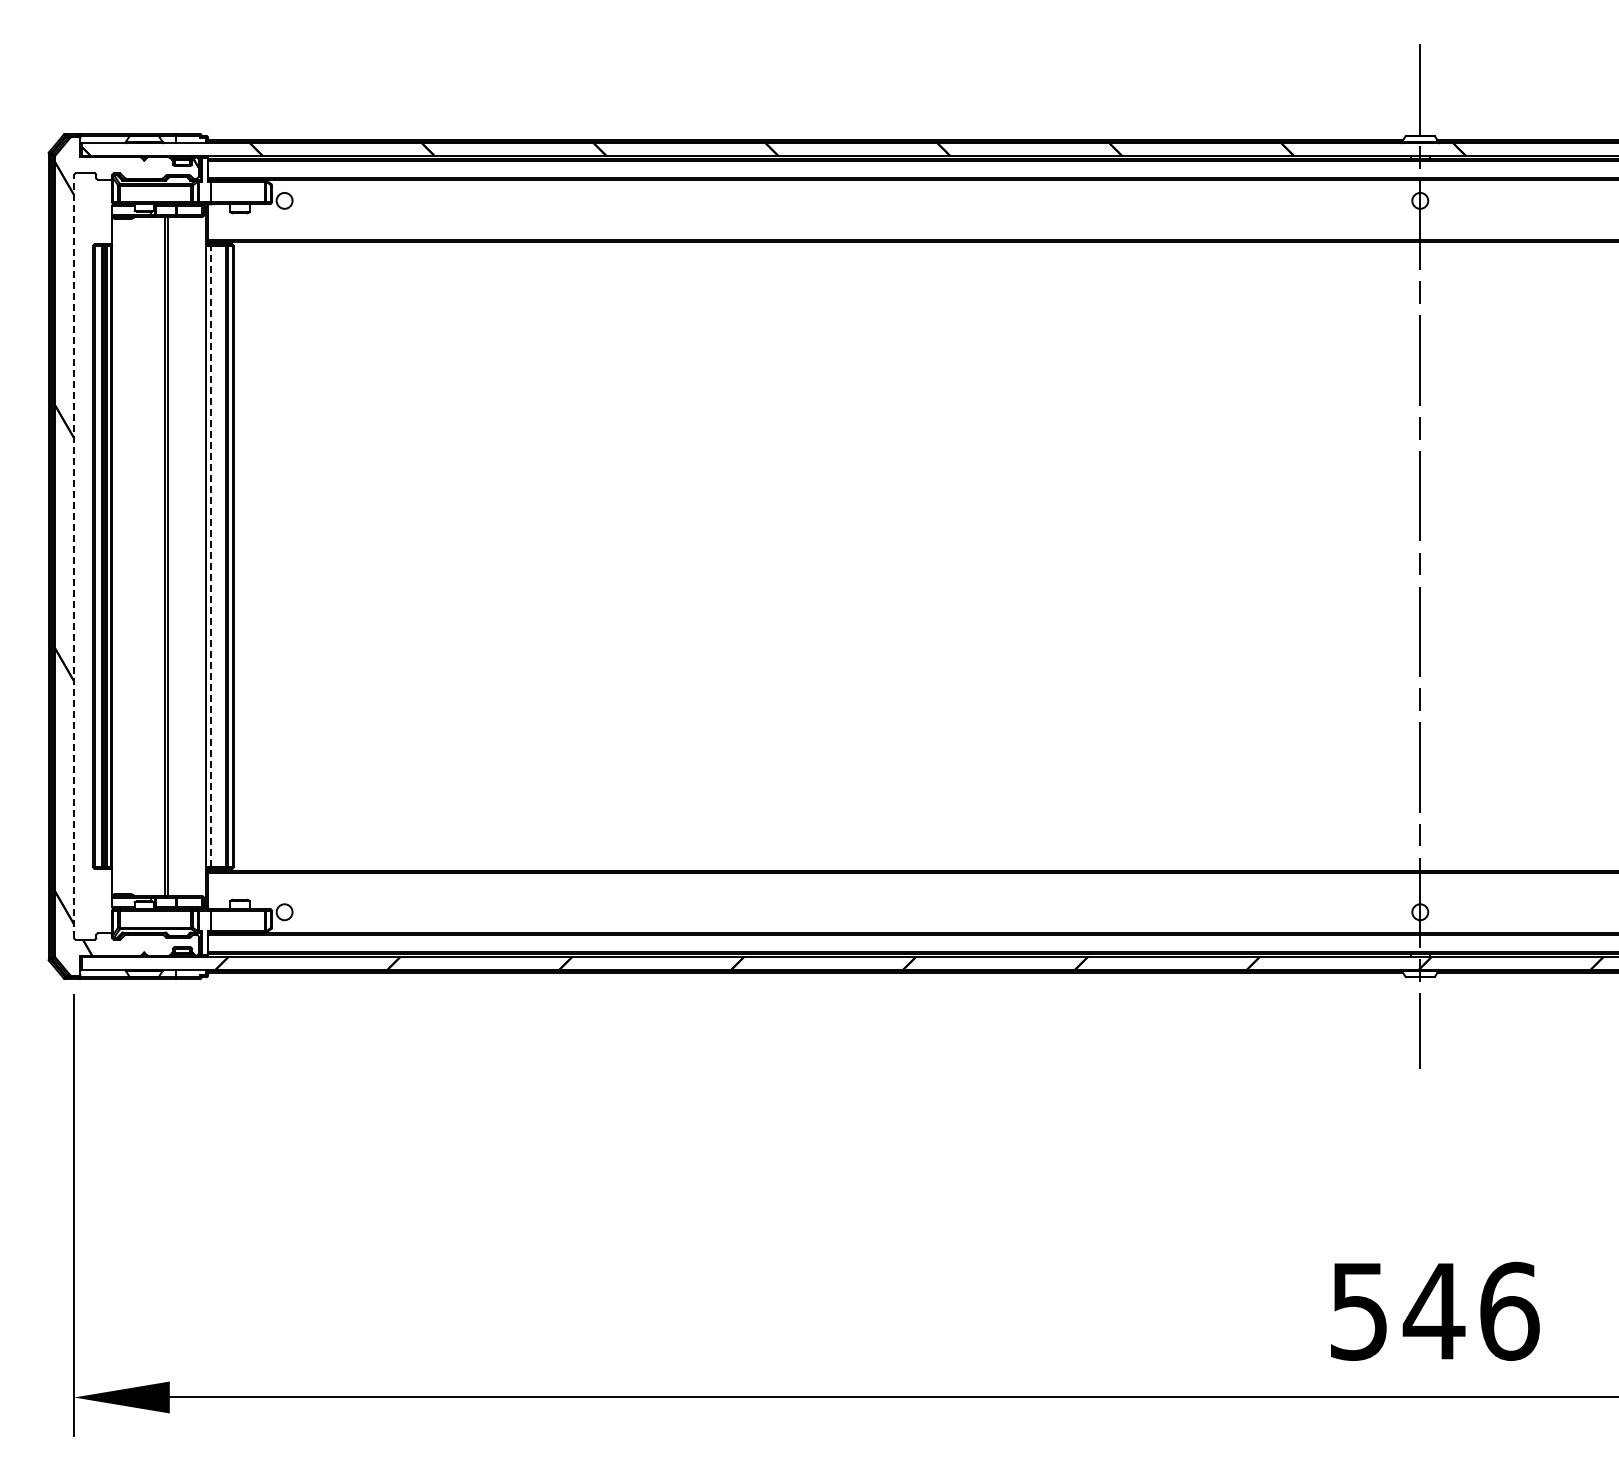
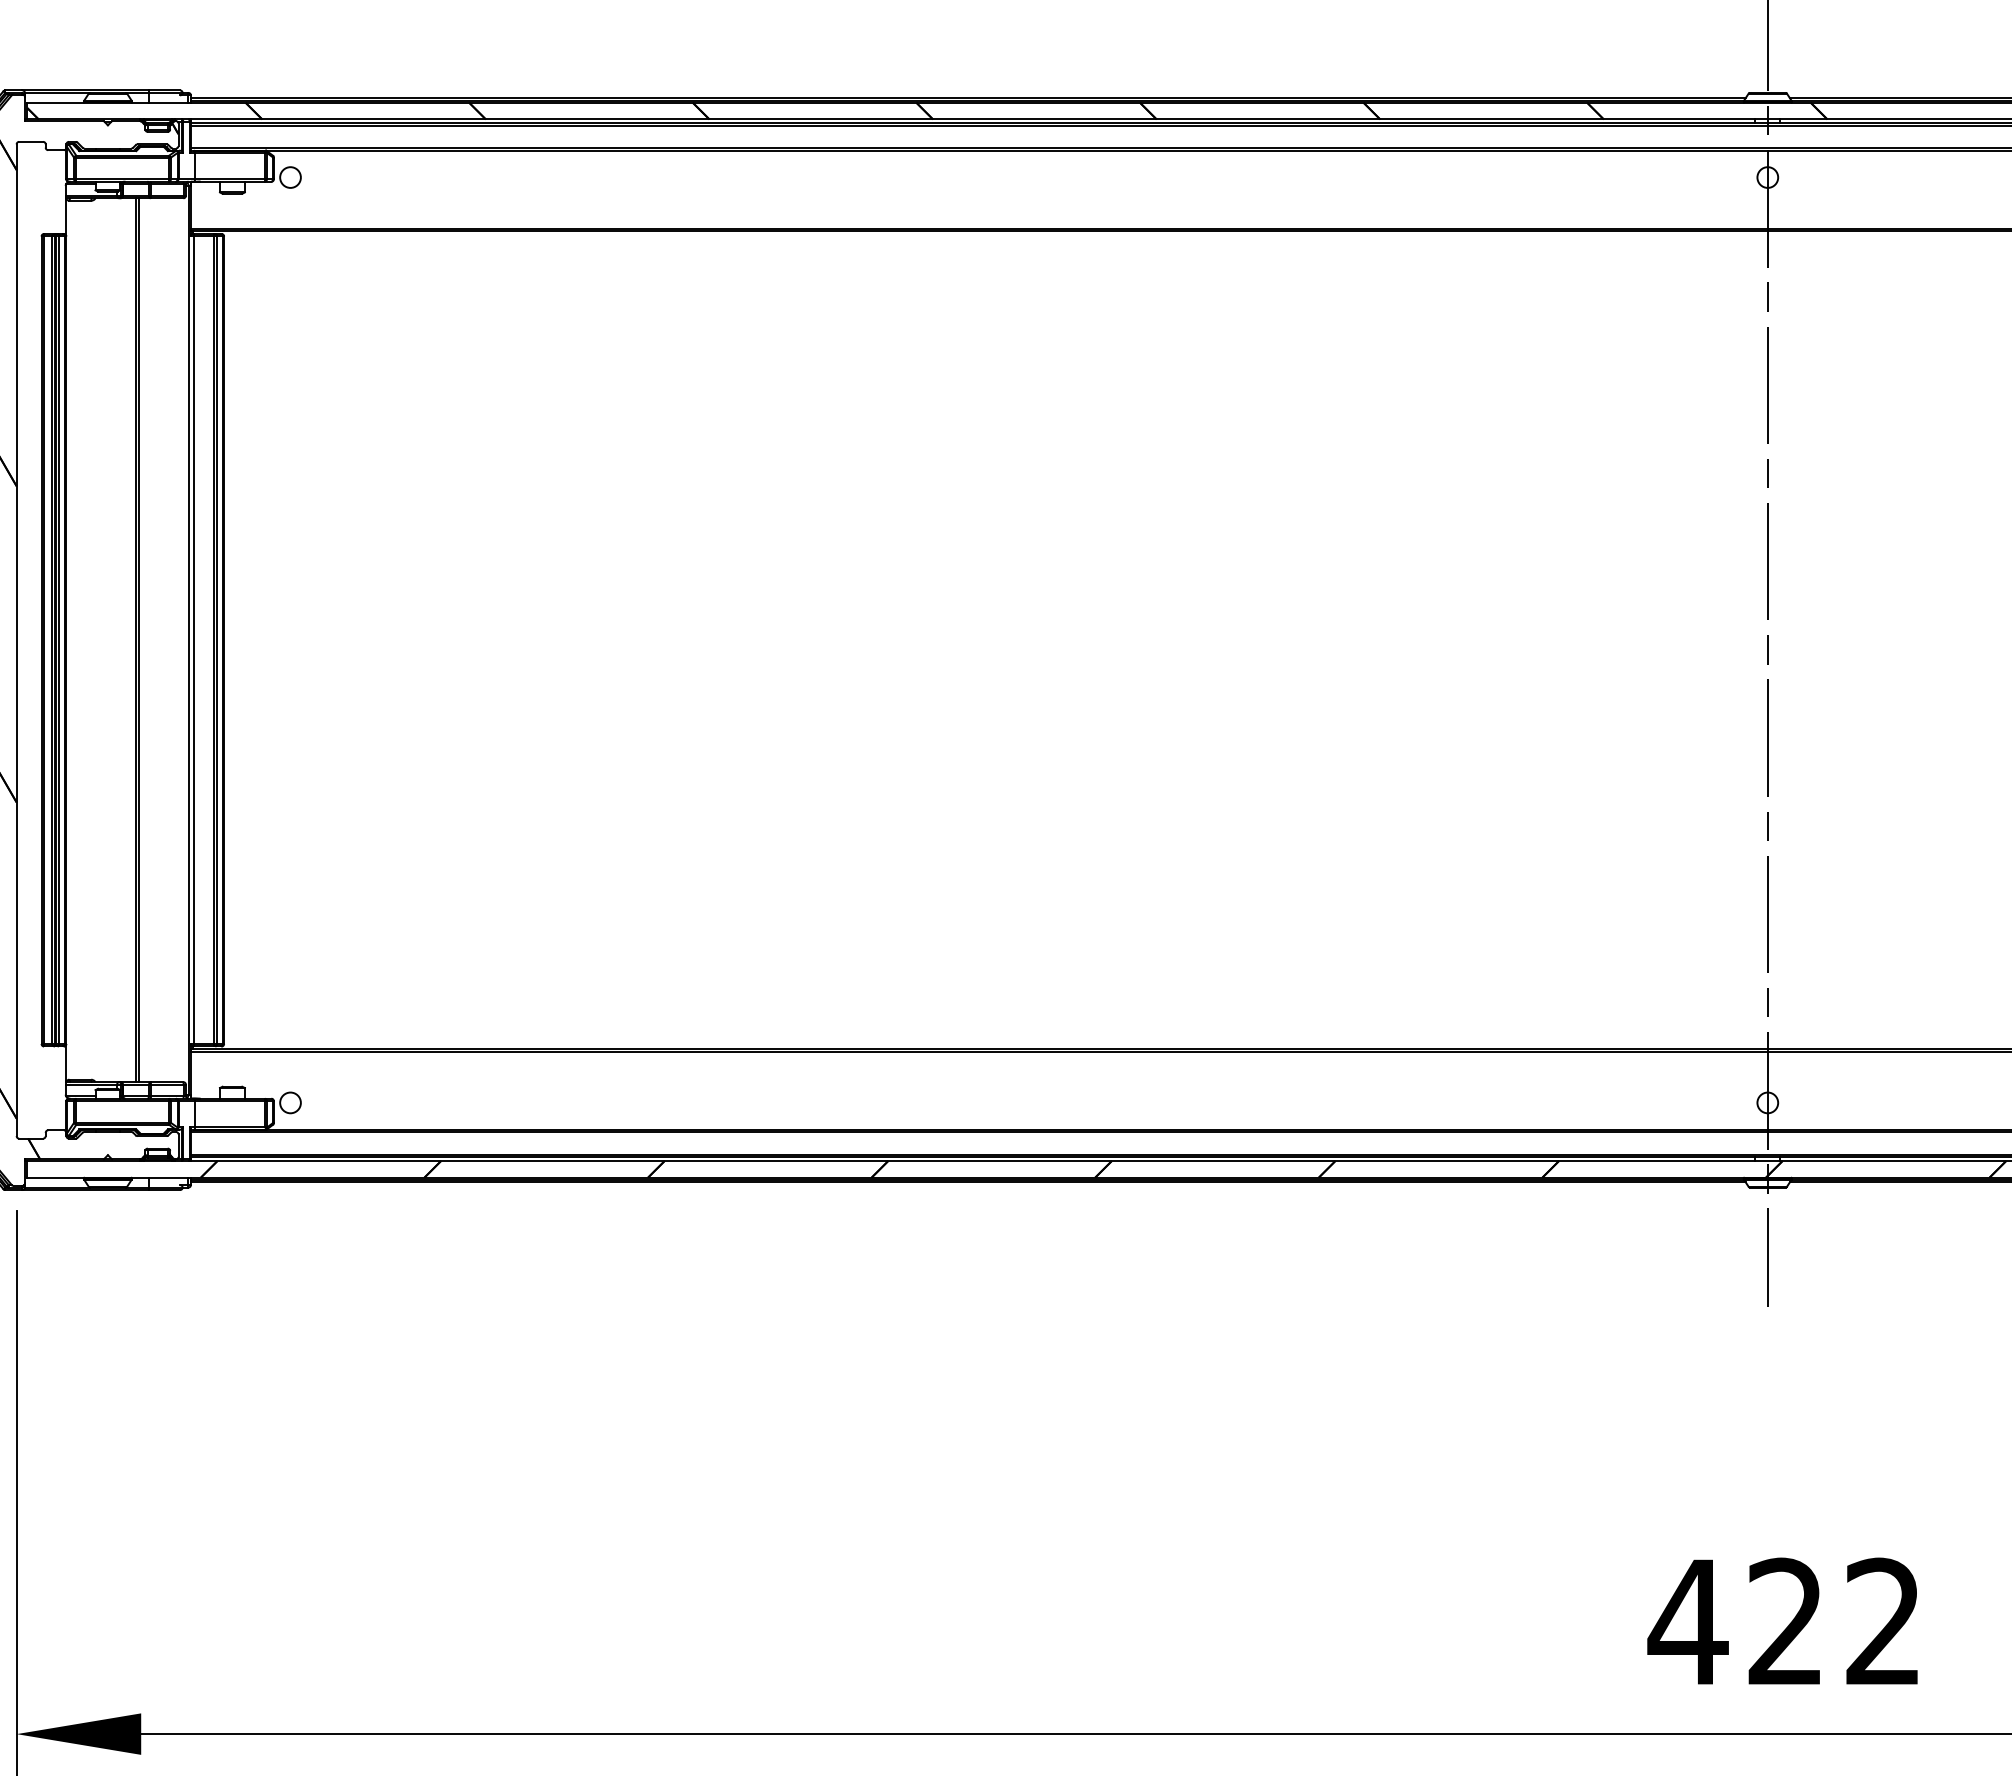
line: (74, 556) -> (17, 640), dashed -> solid
line: (210, 556) -> (194, 640), dashed -> solid
text: (1433, 1310) -> (1784, 1620), 546 -> 422

